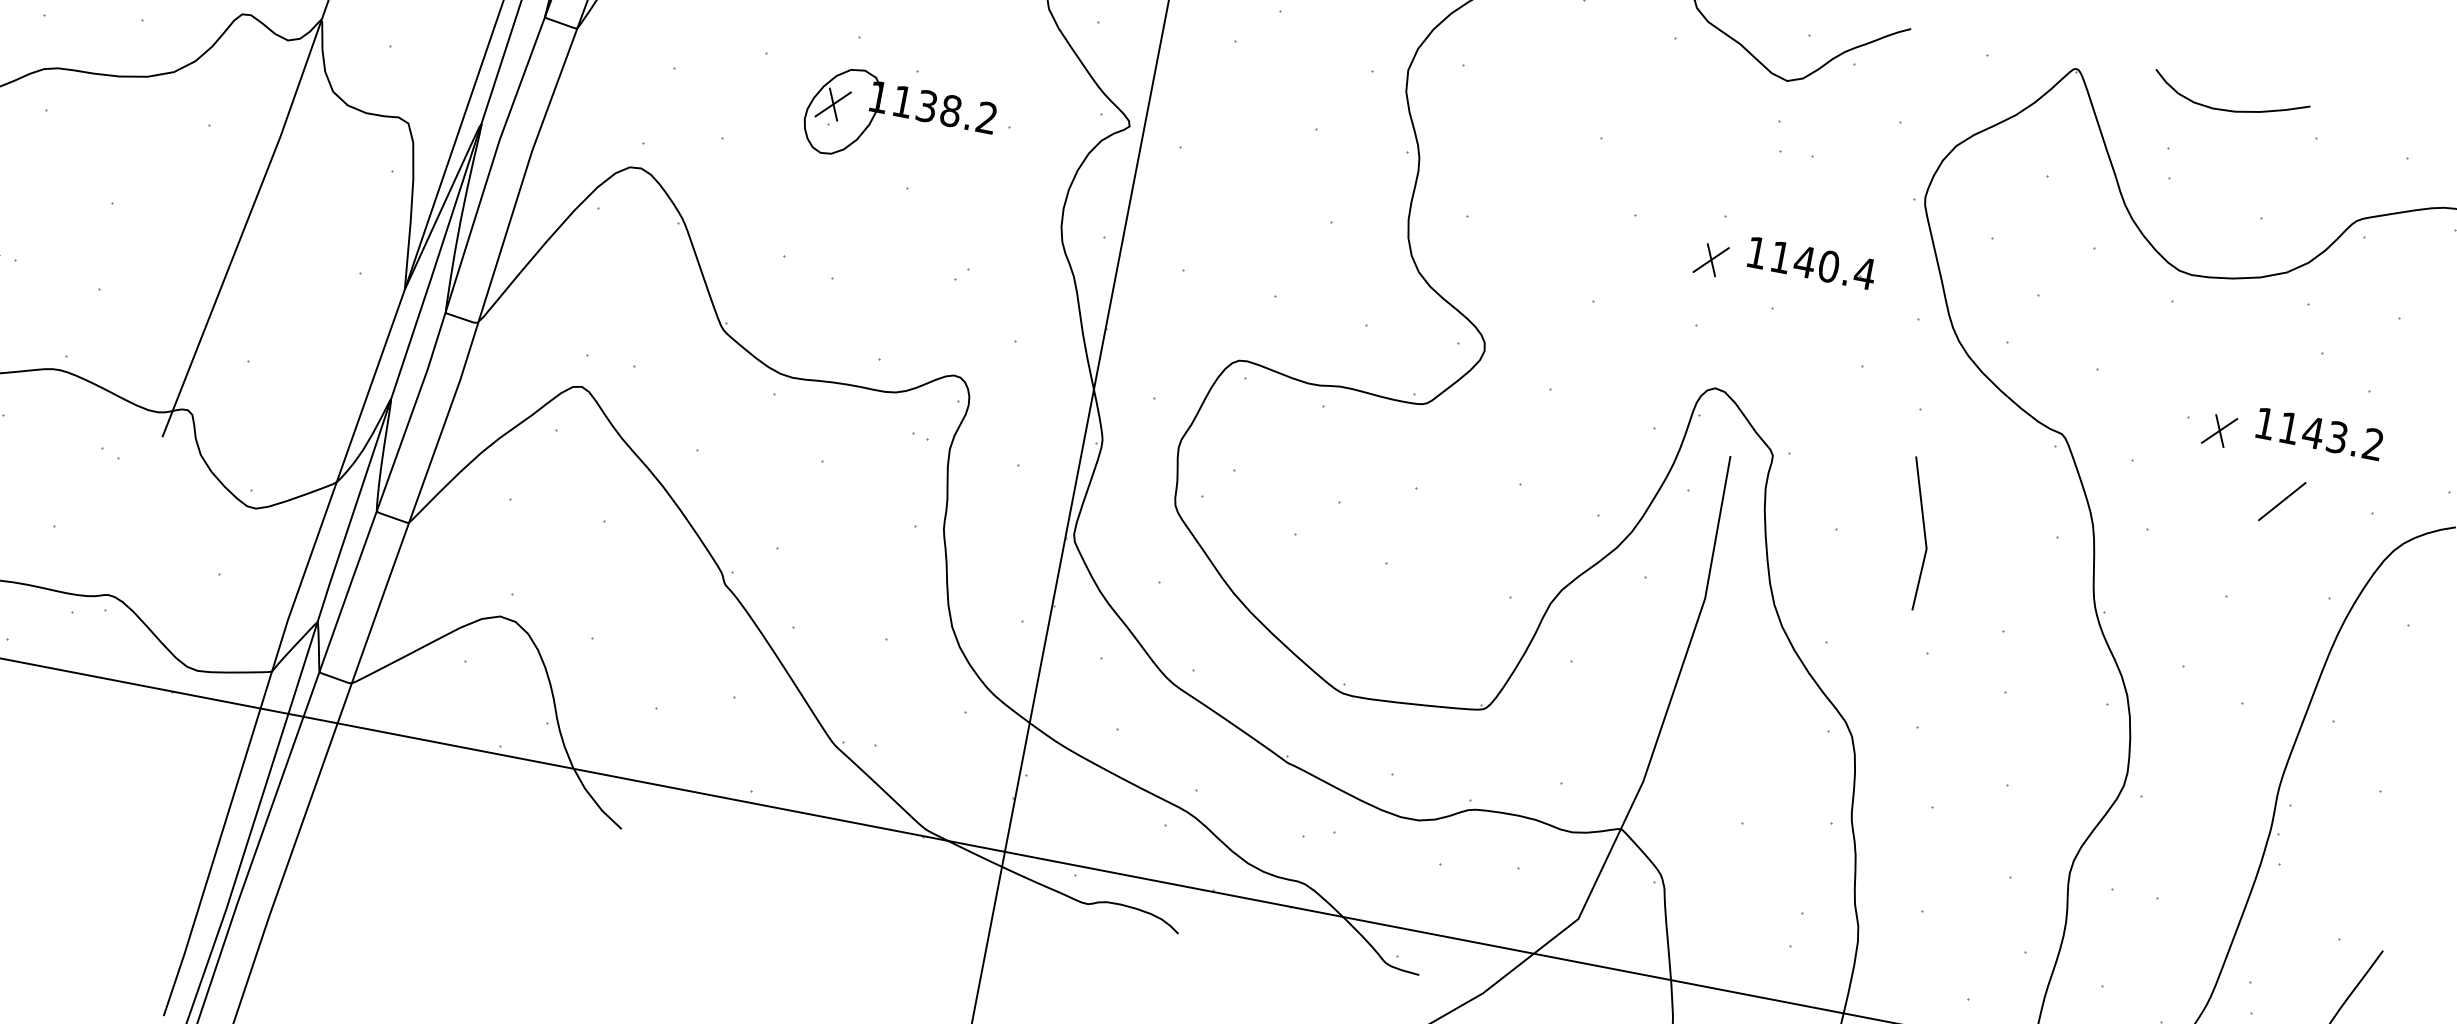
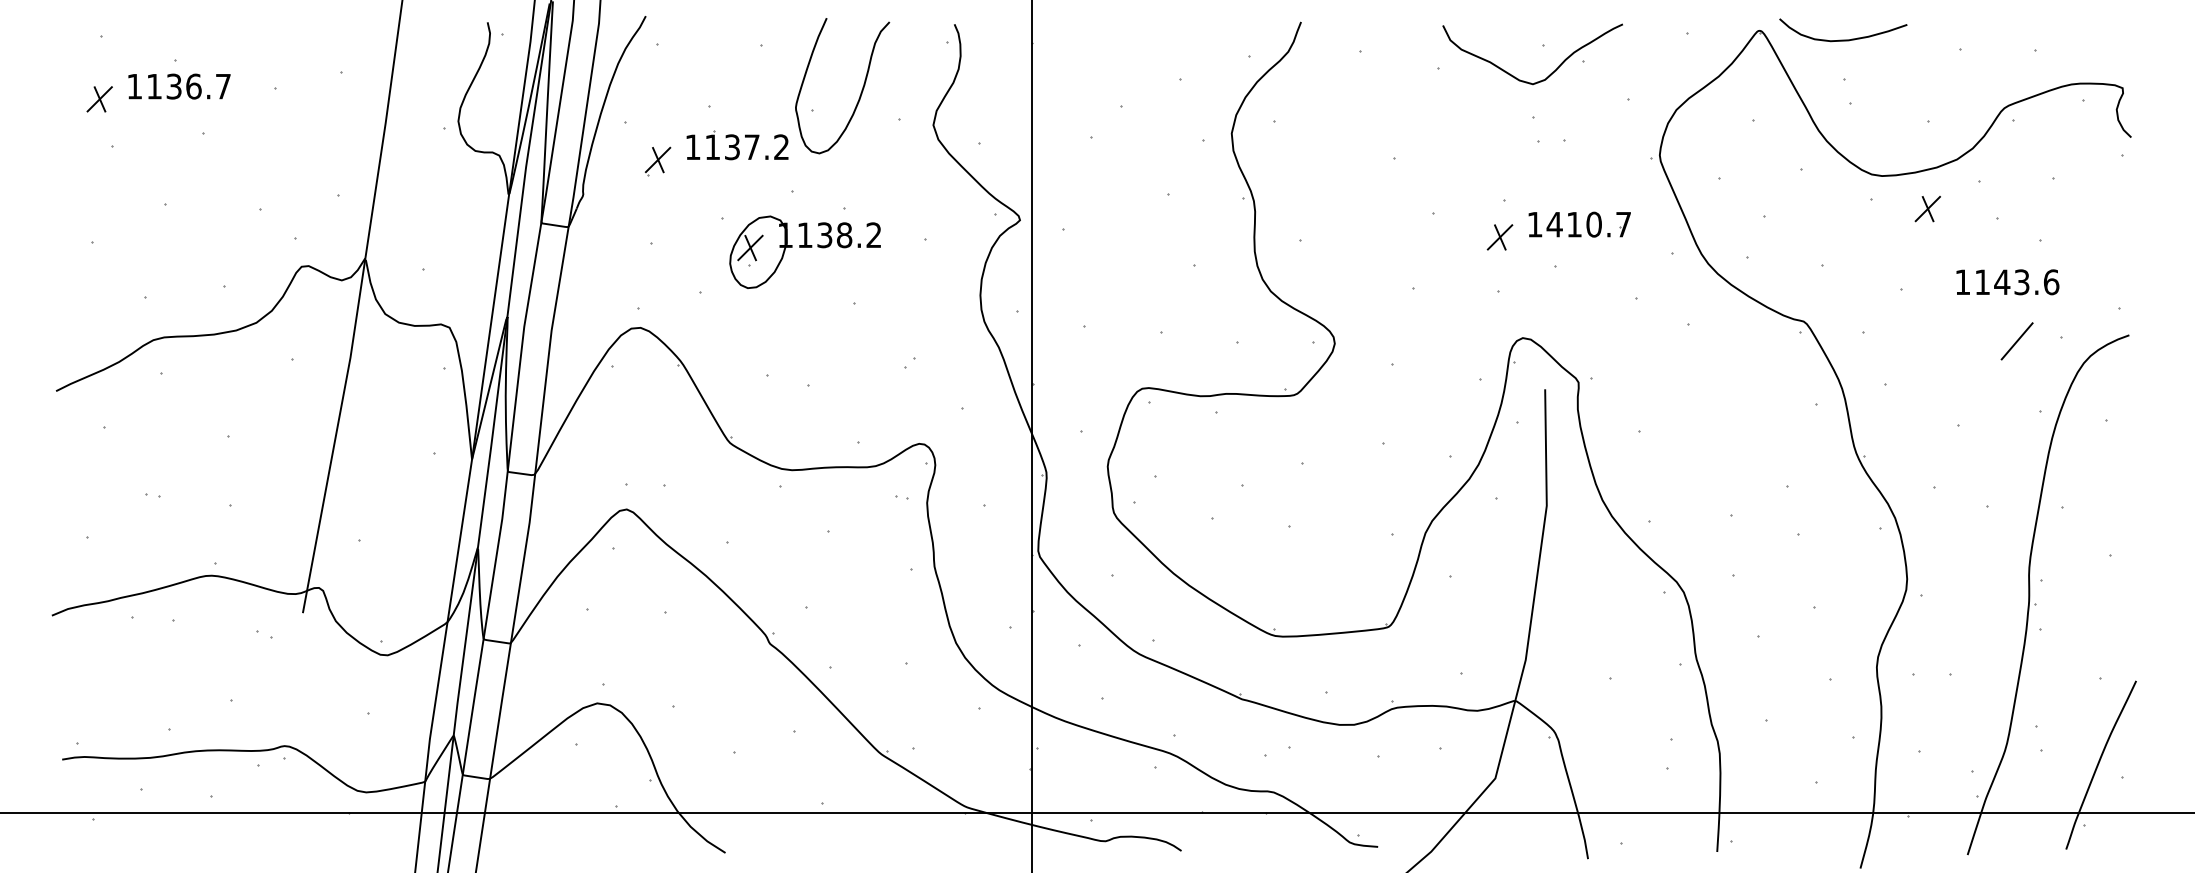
curve: (2229, 109) -> (1843, 39), moved
part: (898, 121) -> (804, 251), moved
text: (1822, 265) -> (1588, 224), 1140.4 -> 1410.7
part: (2219, 431) -> (1927, 209), moved
text: (2373, 444) -> (2051, 282), 1143.2 -> 1143.6
line: (2281, 501) -> (2016, 341), moved
line: (1923, 533) -> (1709, 421), removed

